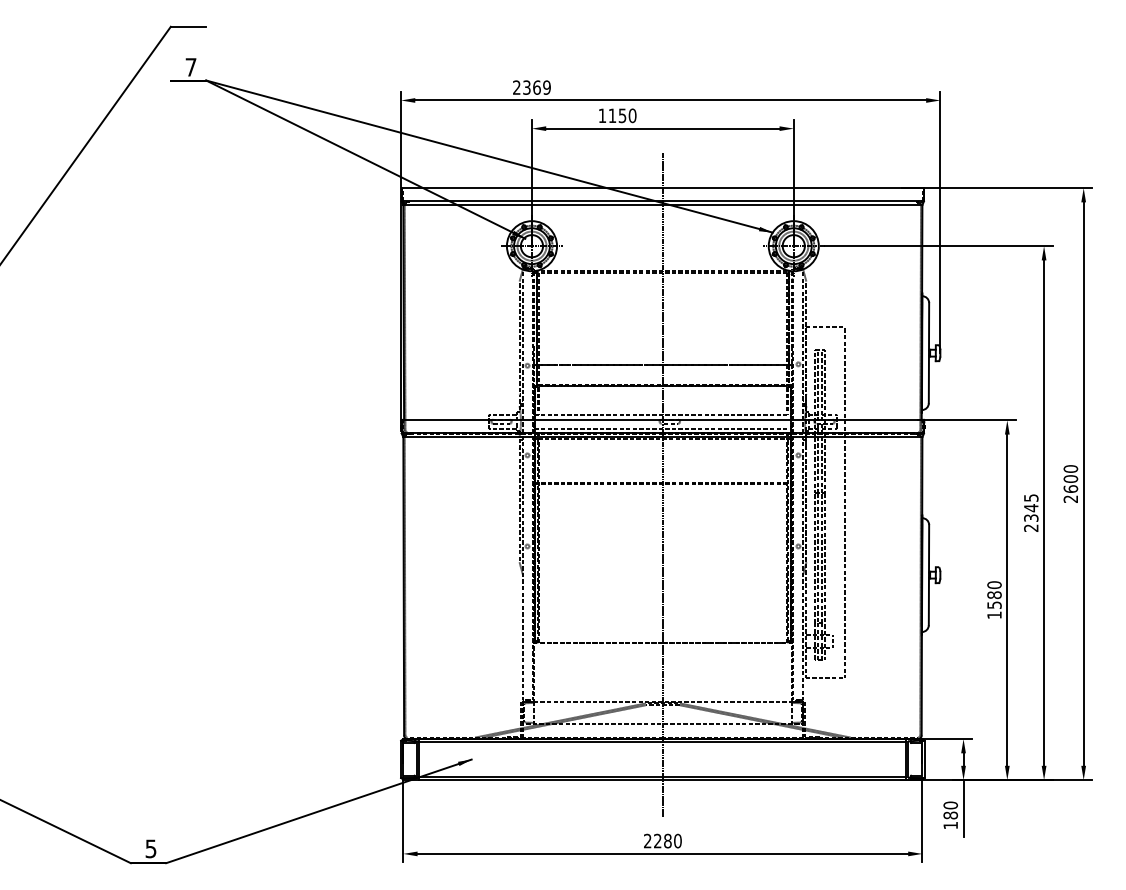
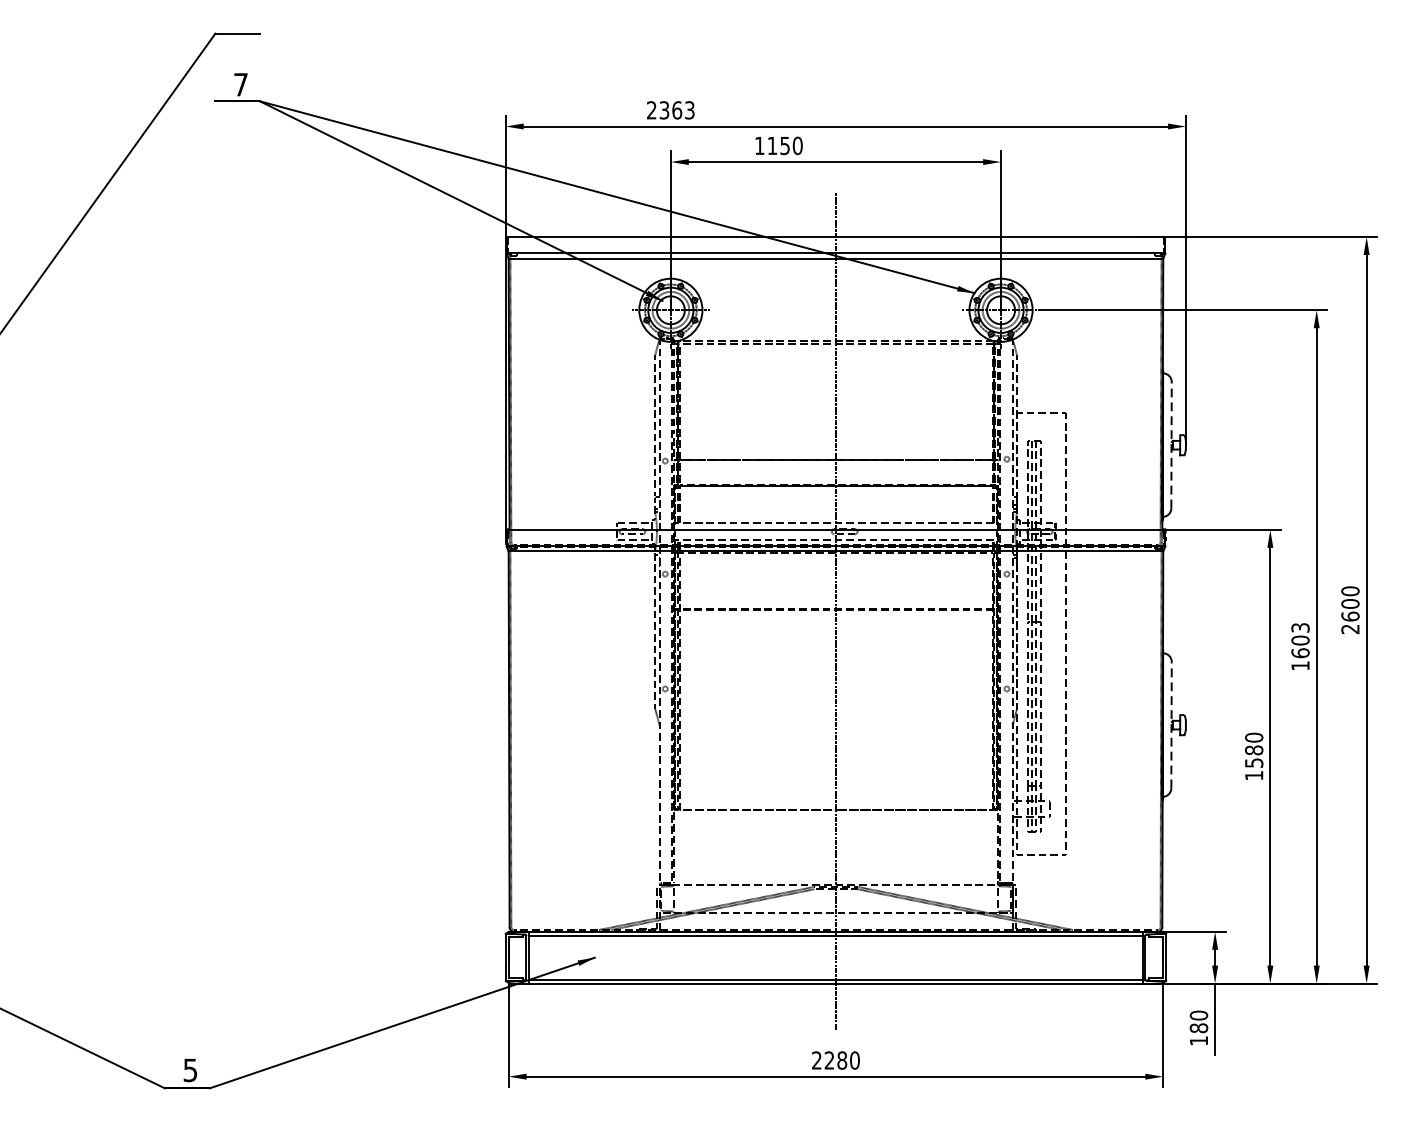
text: (546, 87) -> (689, 110), 2369 -> 2363
line: (928, 352) -> (1170, 444), solid -> dashed
text: (1031, 512) -> (1300, 646), 2345 -> 1603
line: (928, 574) -> (1170, 724), solid -> dashed

